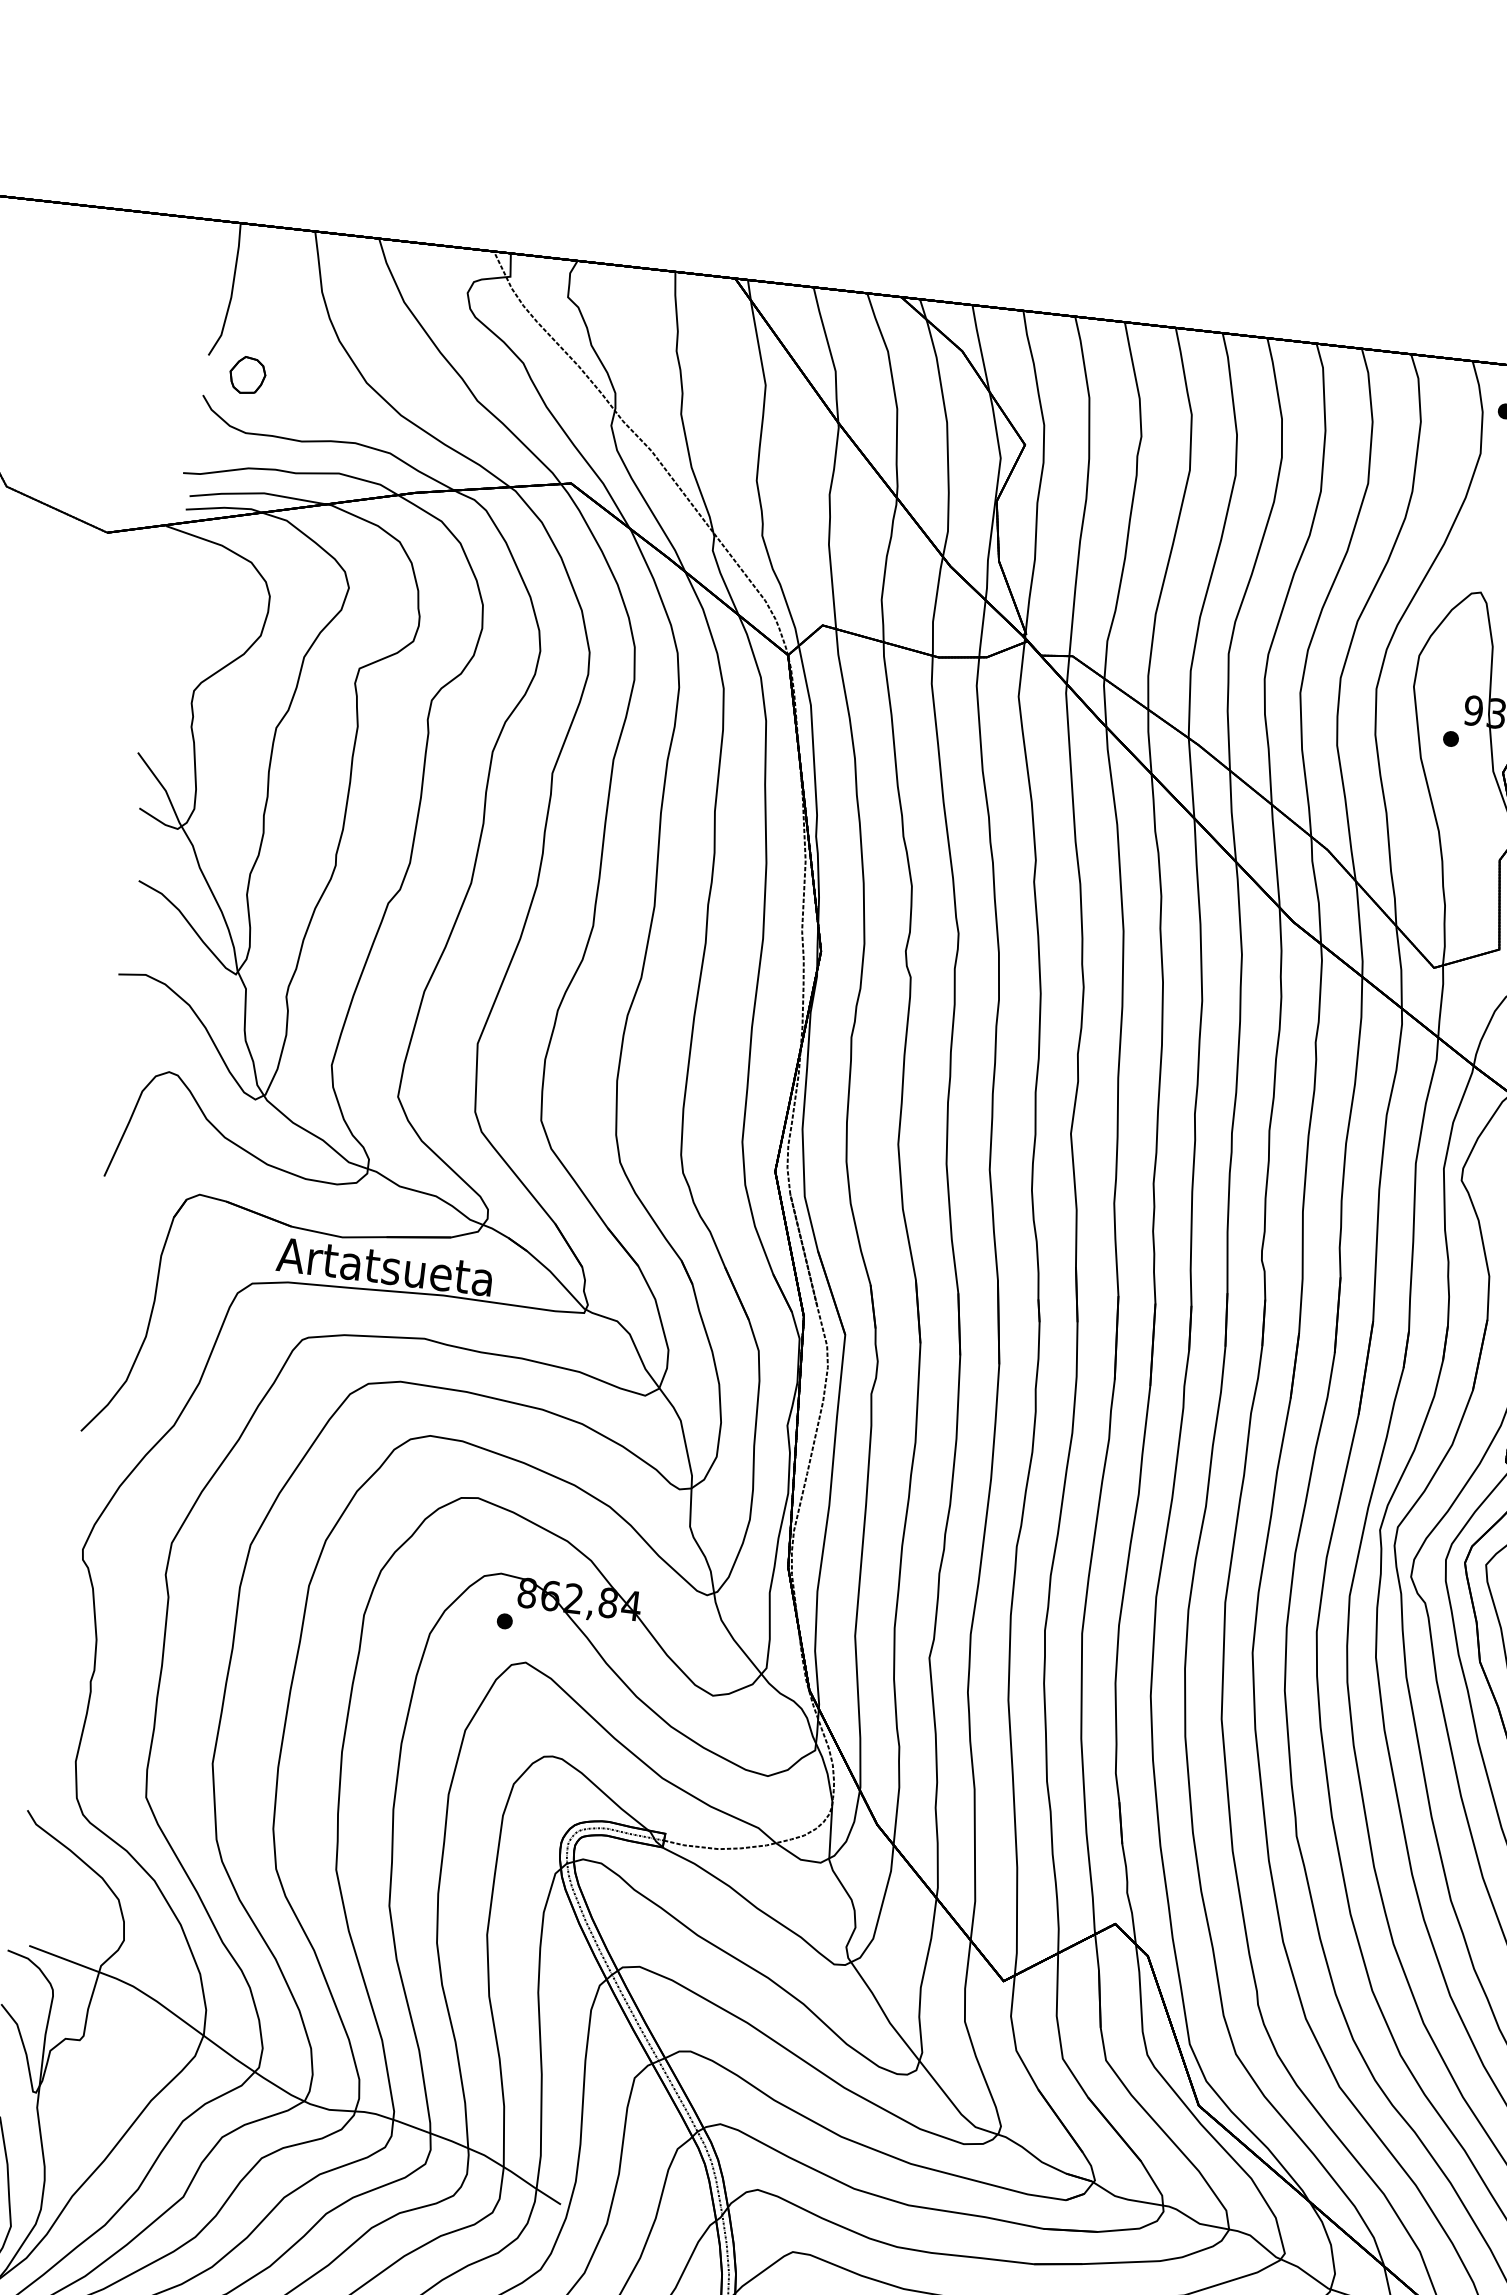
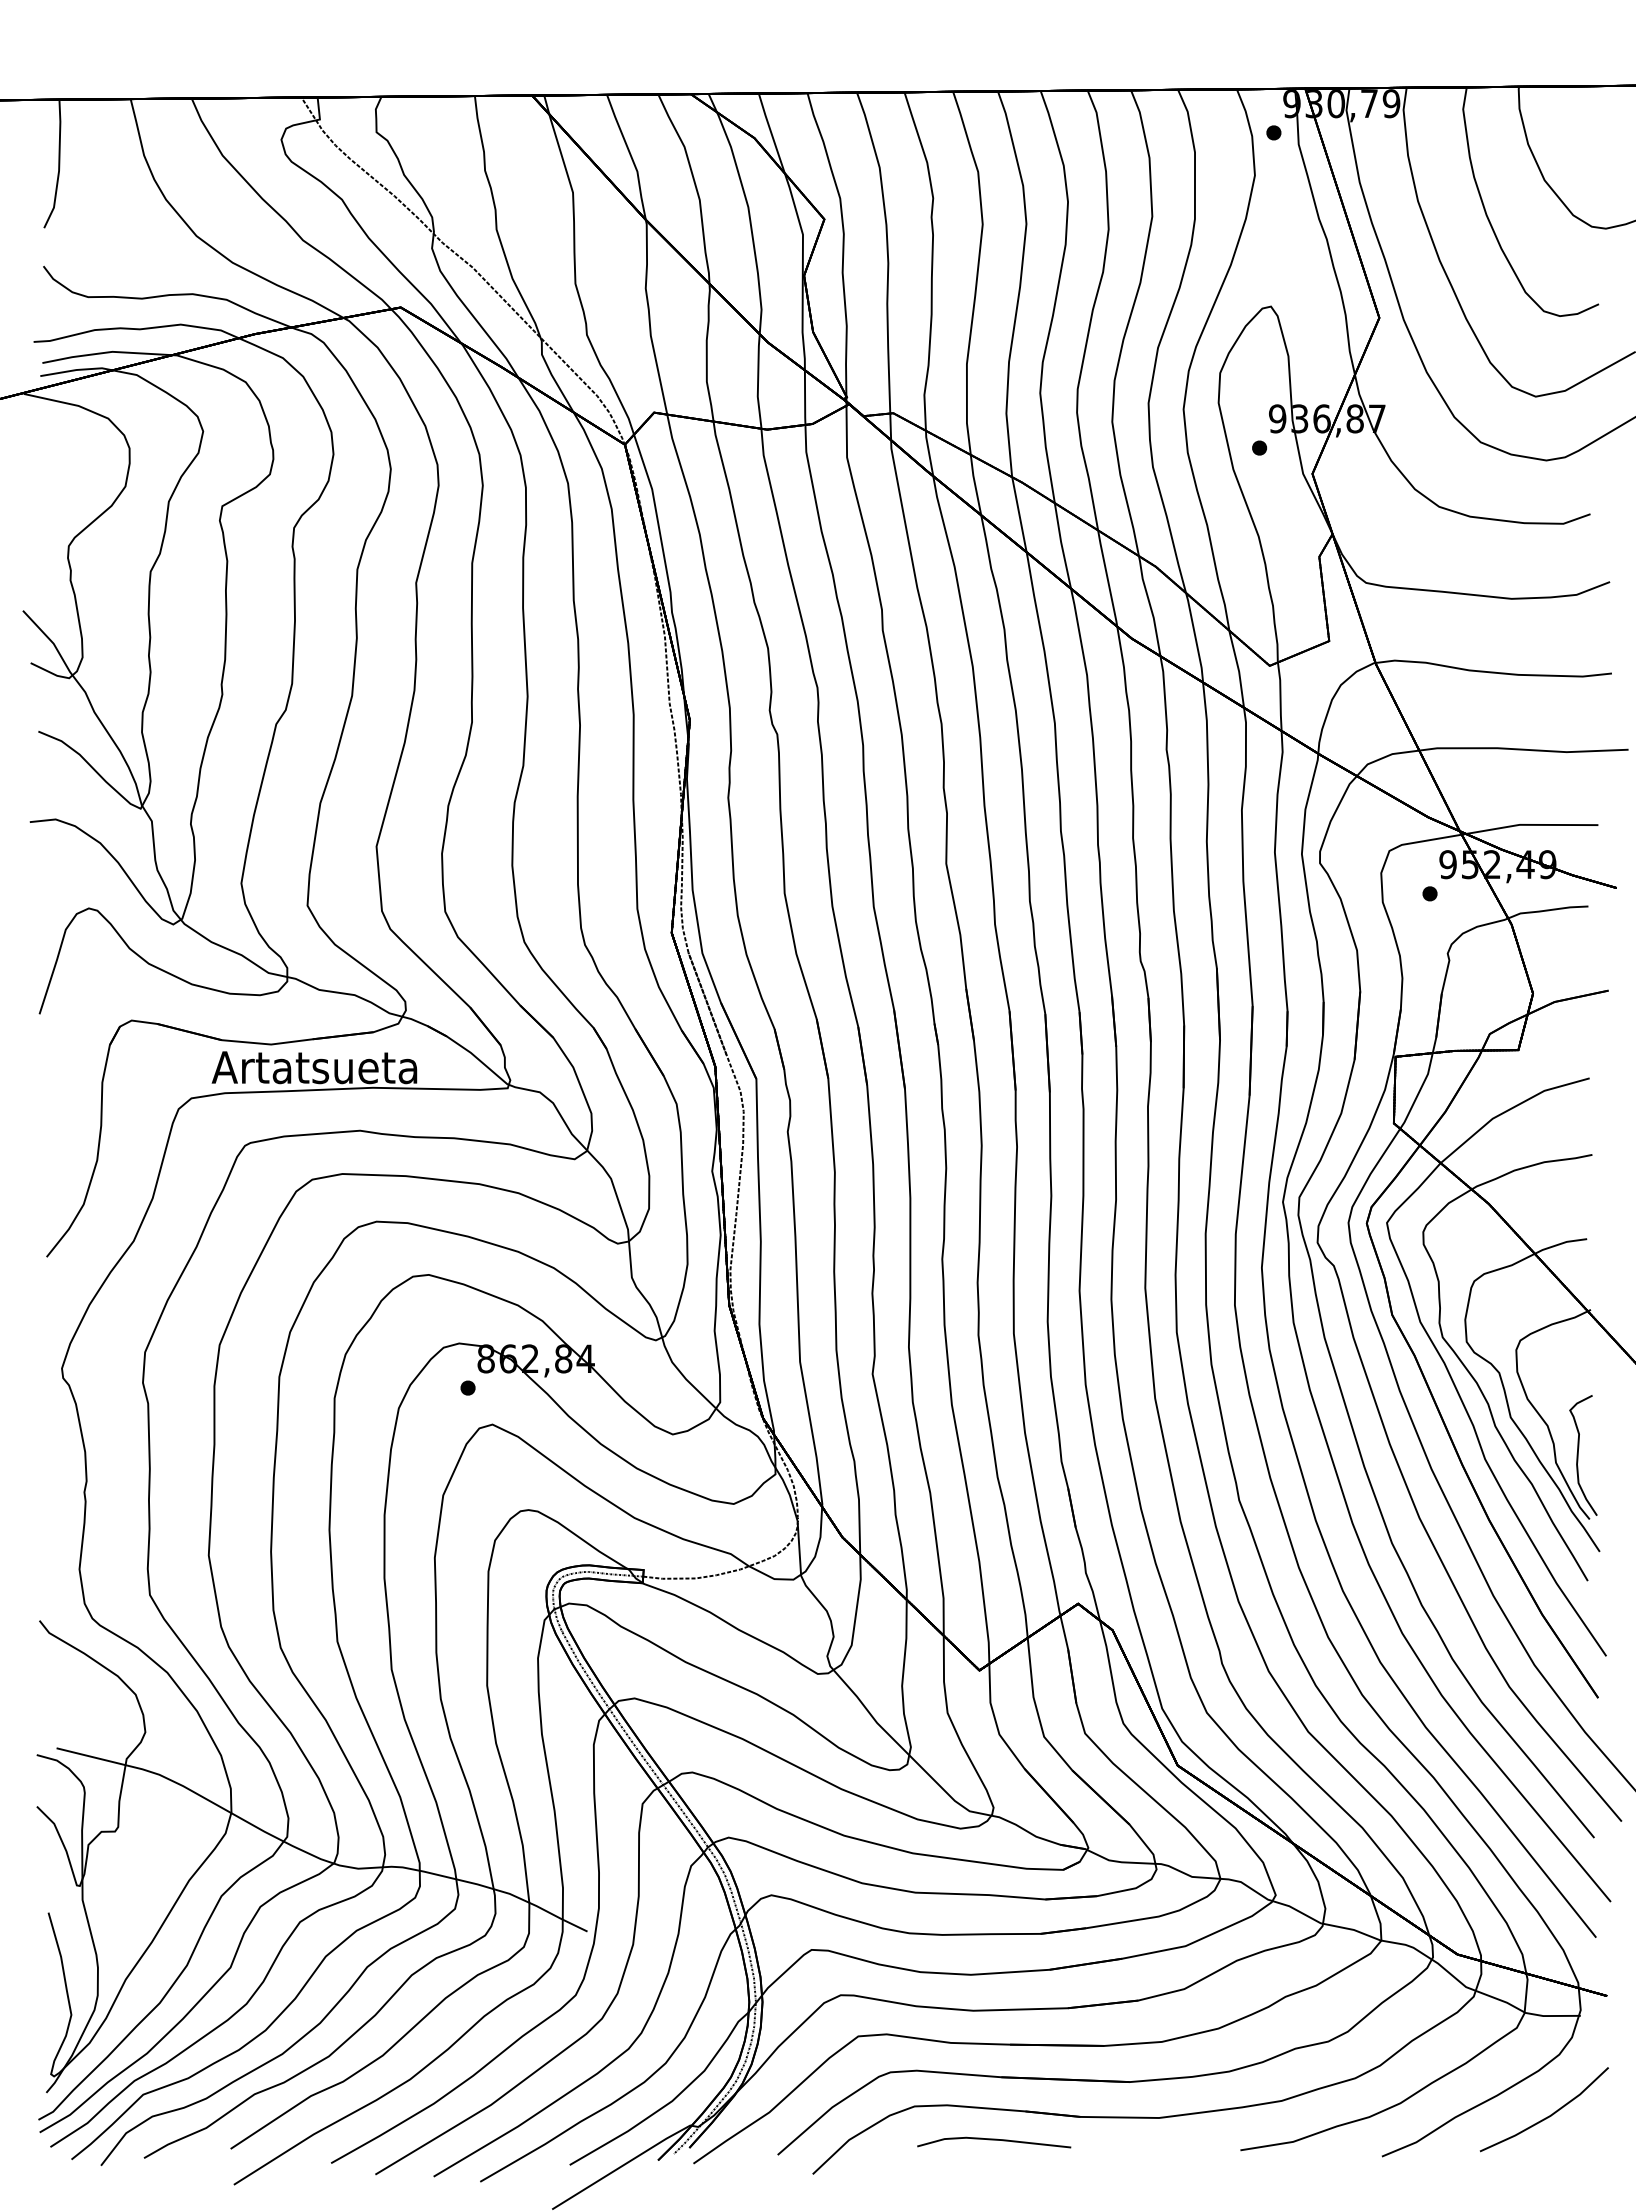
part: (246, 375) -> (82, 242), removed

